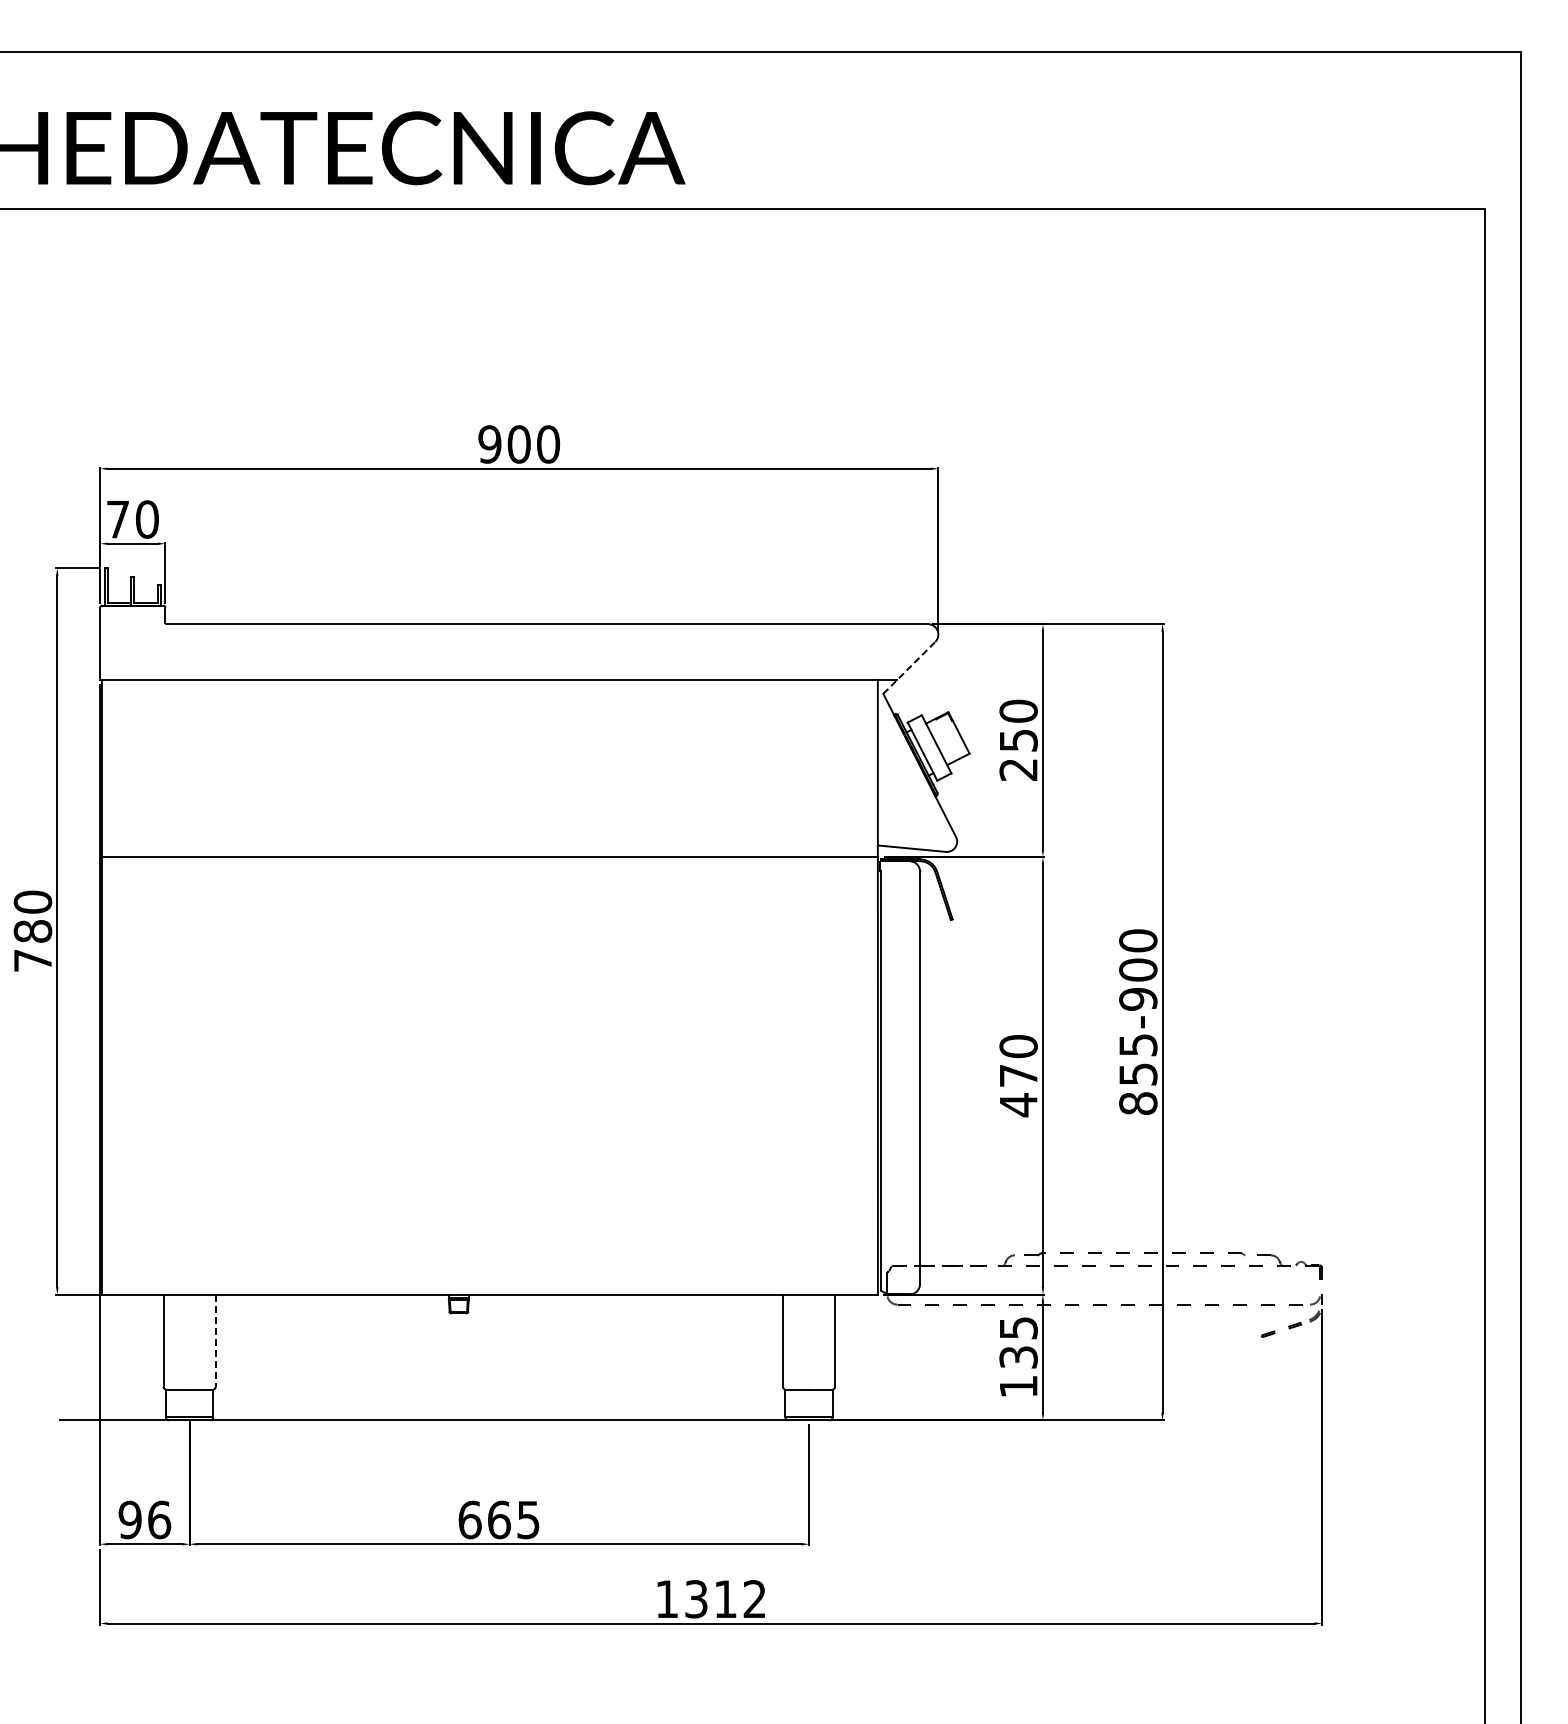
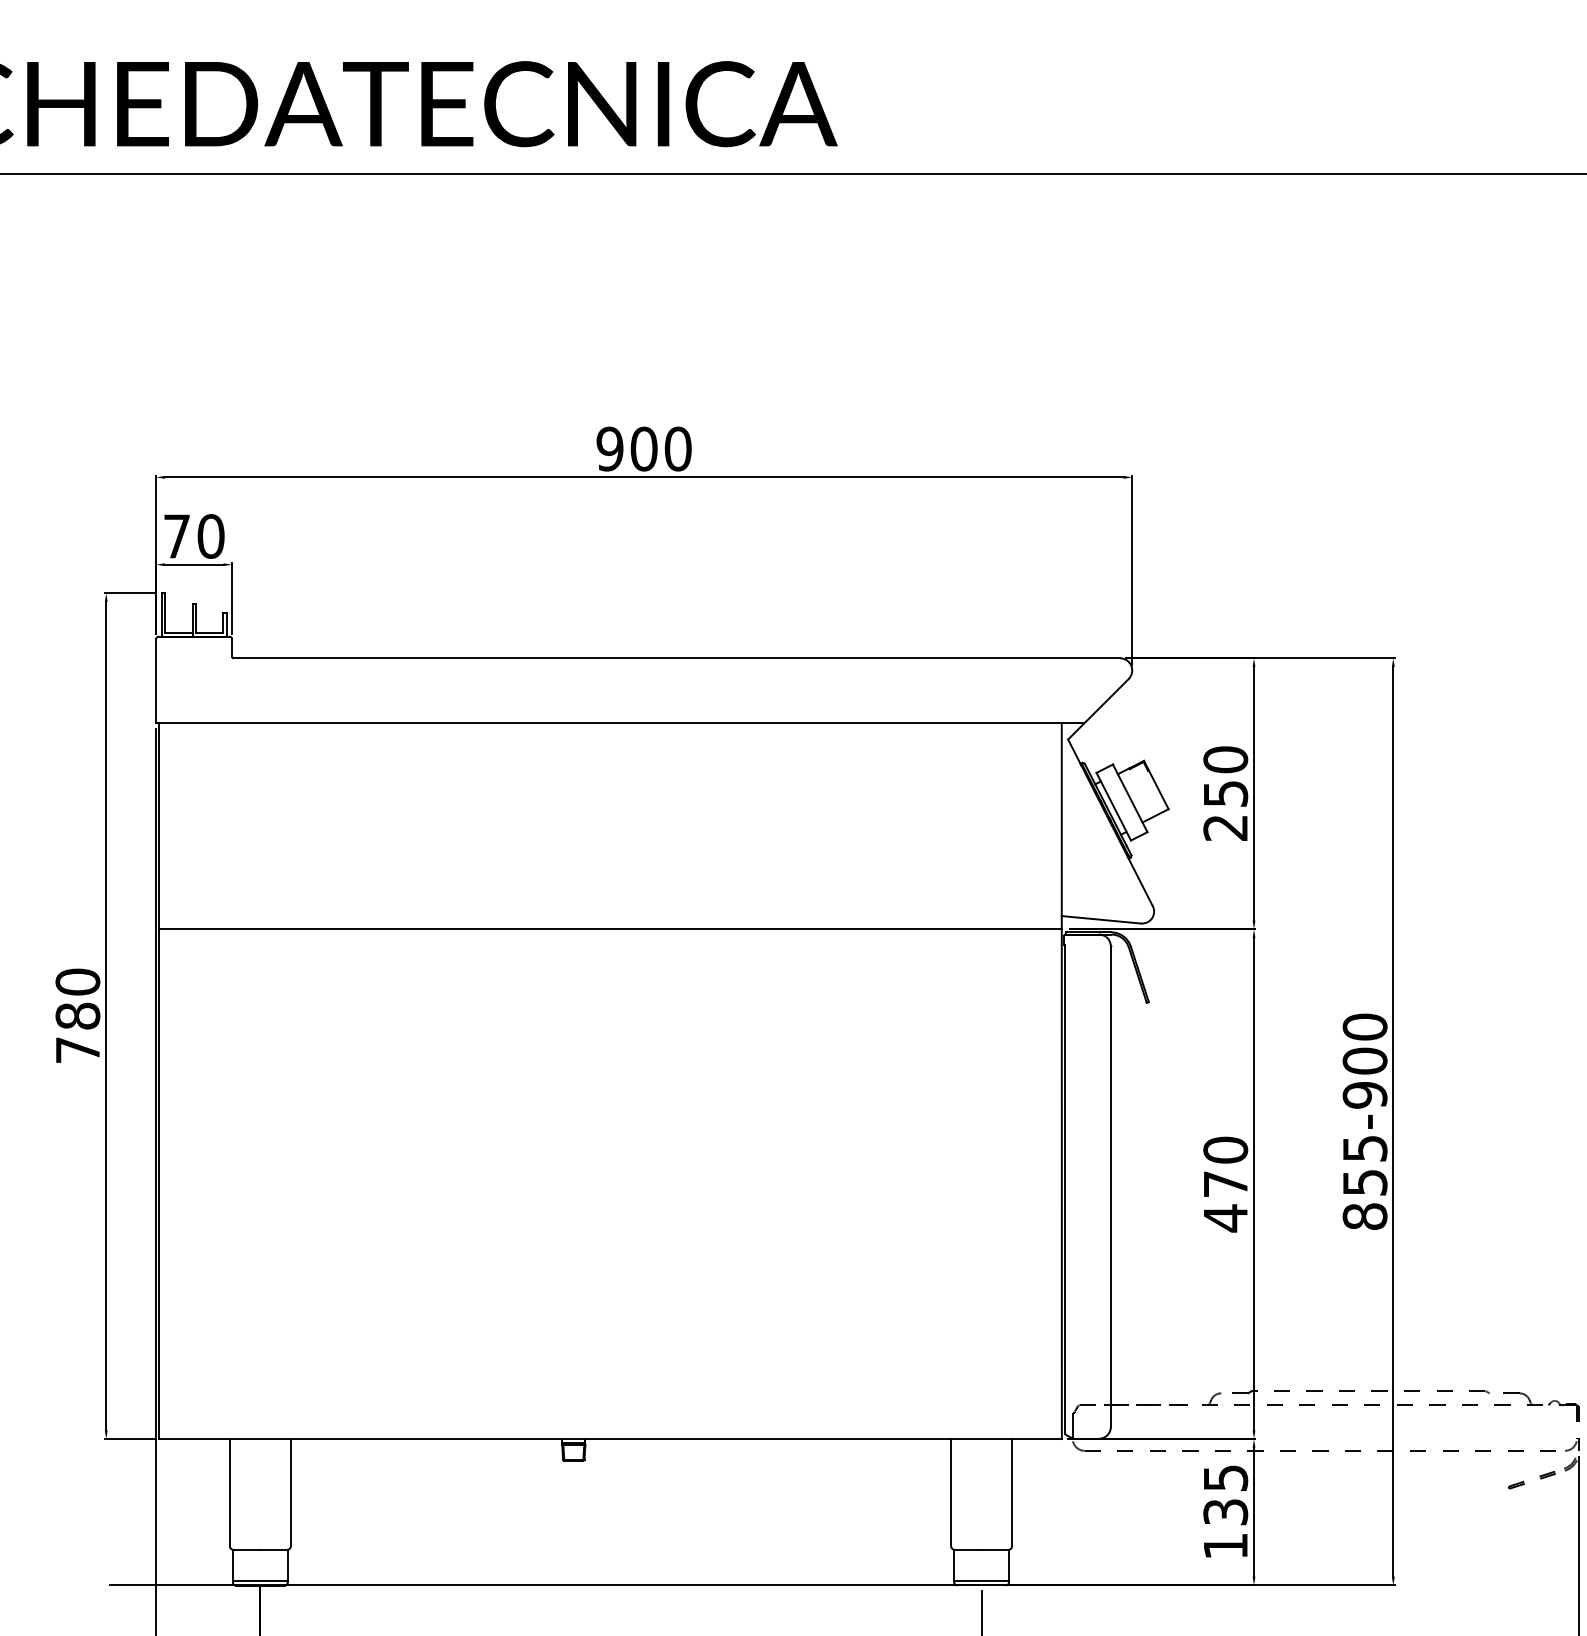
line: (909, 667) -> (1098, 708), dashed -> solid
line: (215, 1341) -> (290, 1493), dashed -> solid

